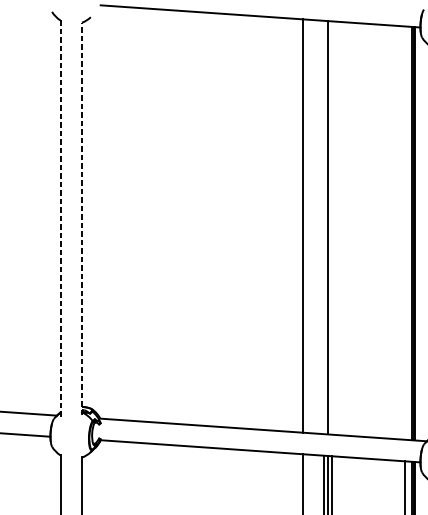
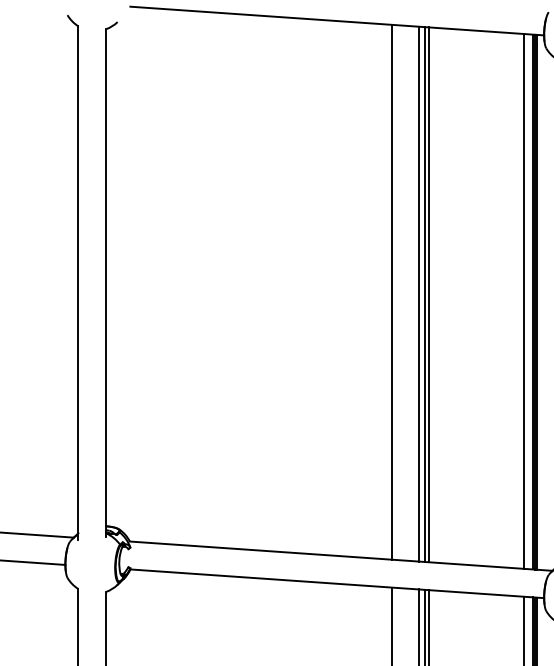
line: (82, 218) -> (106, 282), dashed -> solid
line: (60, 219) -> (78, 283), dashed -> solid
line: (324, 226) -> (419, 293), added
line: (331, 227) -> (429, 294), added
line: (404, 233) -> (523, 301), added

